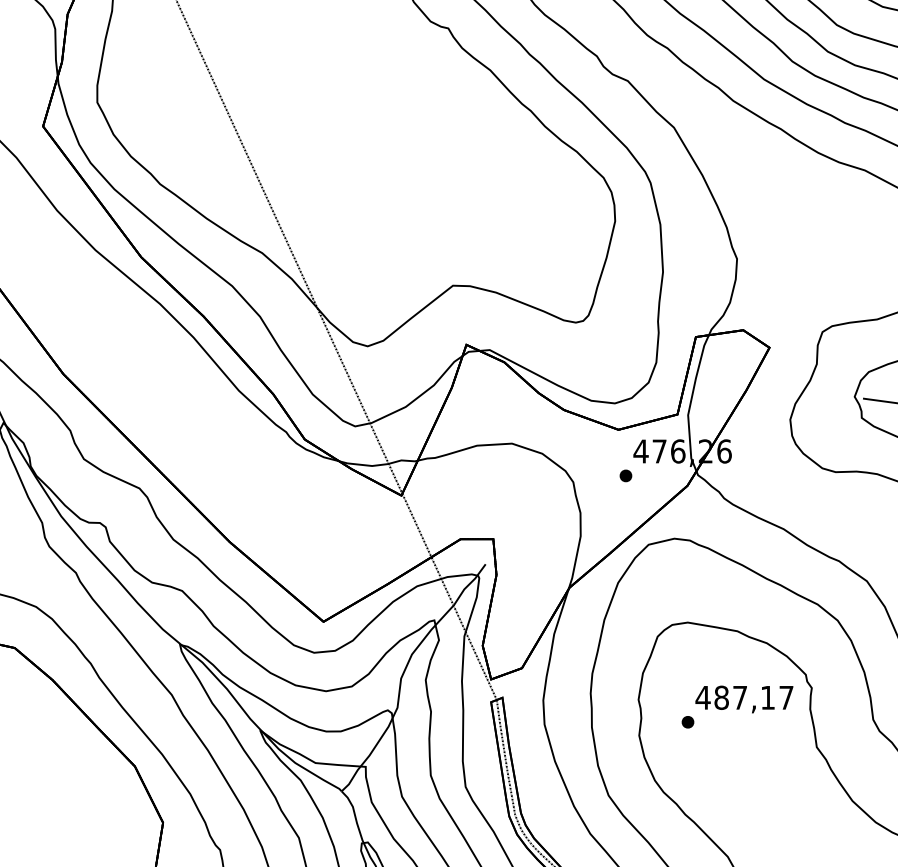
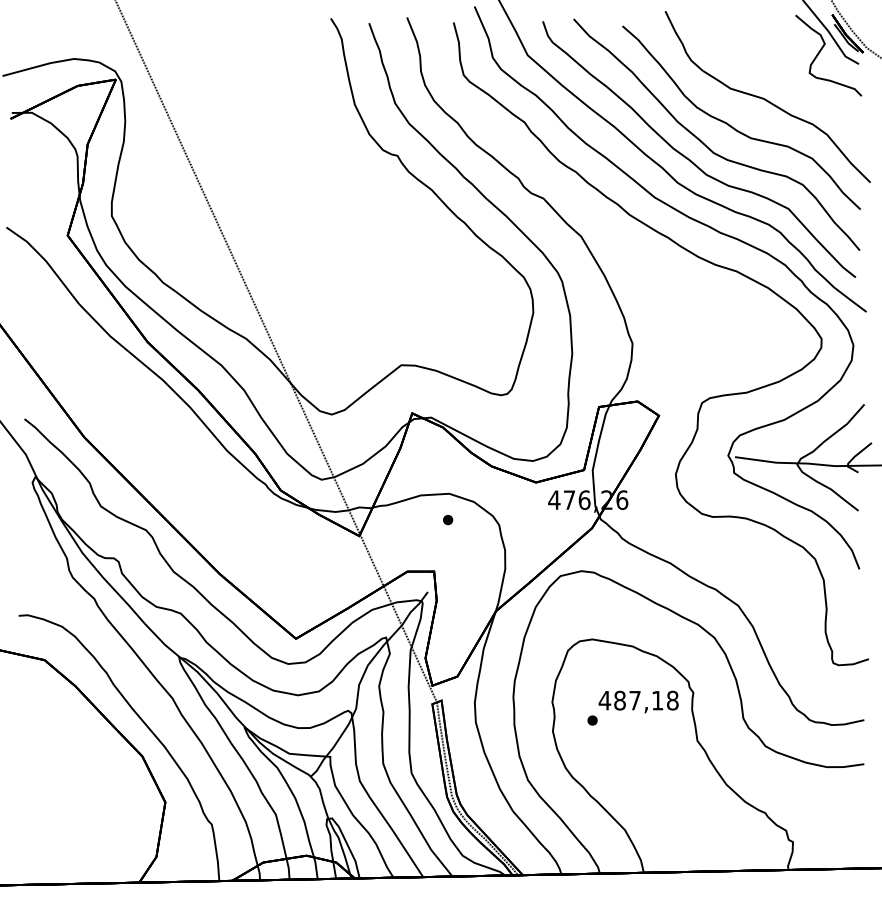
part: (626, 476) -> (448, 520), moved
text: (786, 697) -> (672, 700), 487,17 -> 487,18

